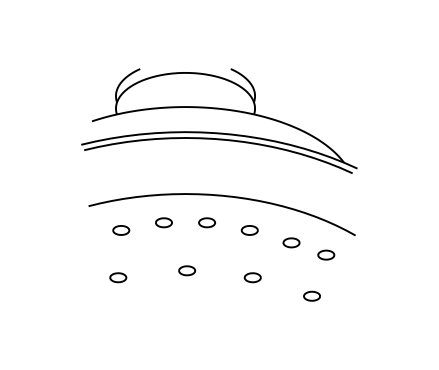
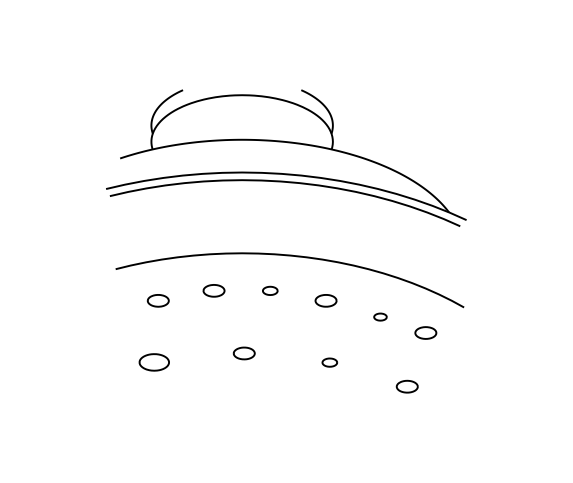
part: (206, 222) -> (269, 290), size x0.7
part: (291, 242) -> (380, 316), size x0.6
part: (118, 277) -> (154, 362), size x1.4
part: (252, 277) -> (329, 362), size x0.7

